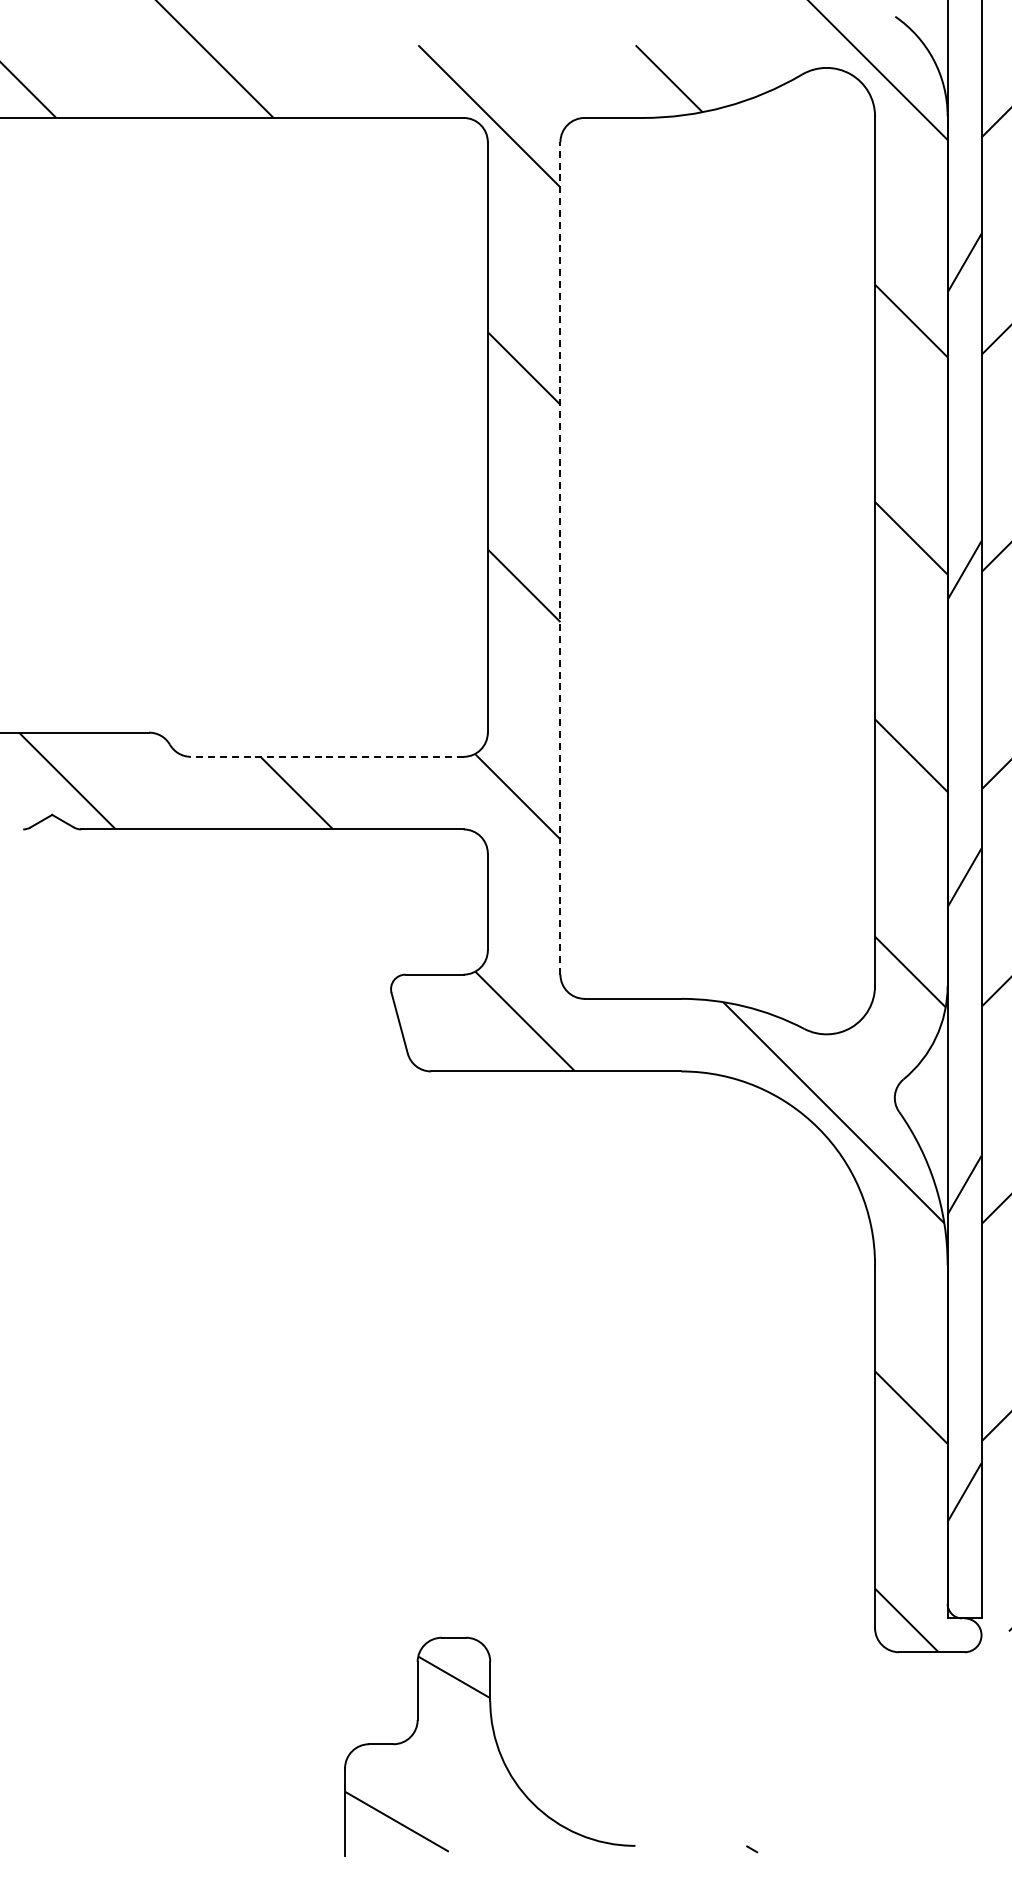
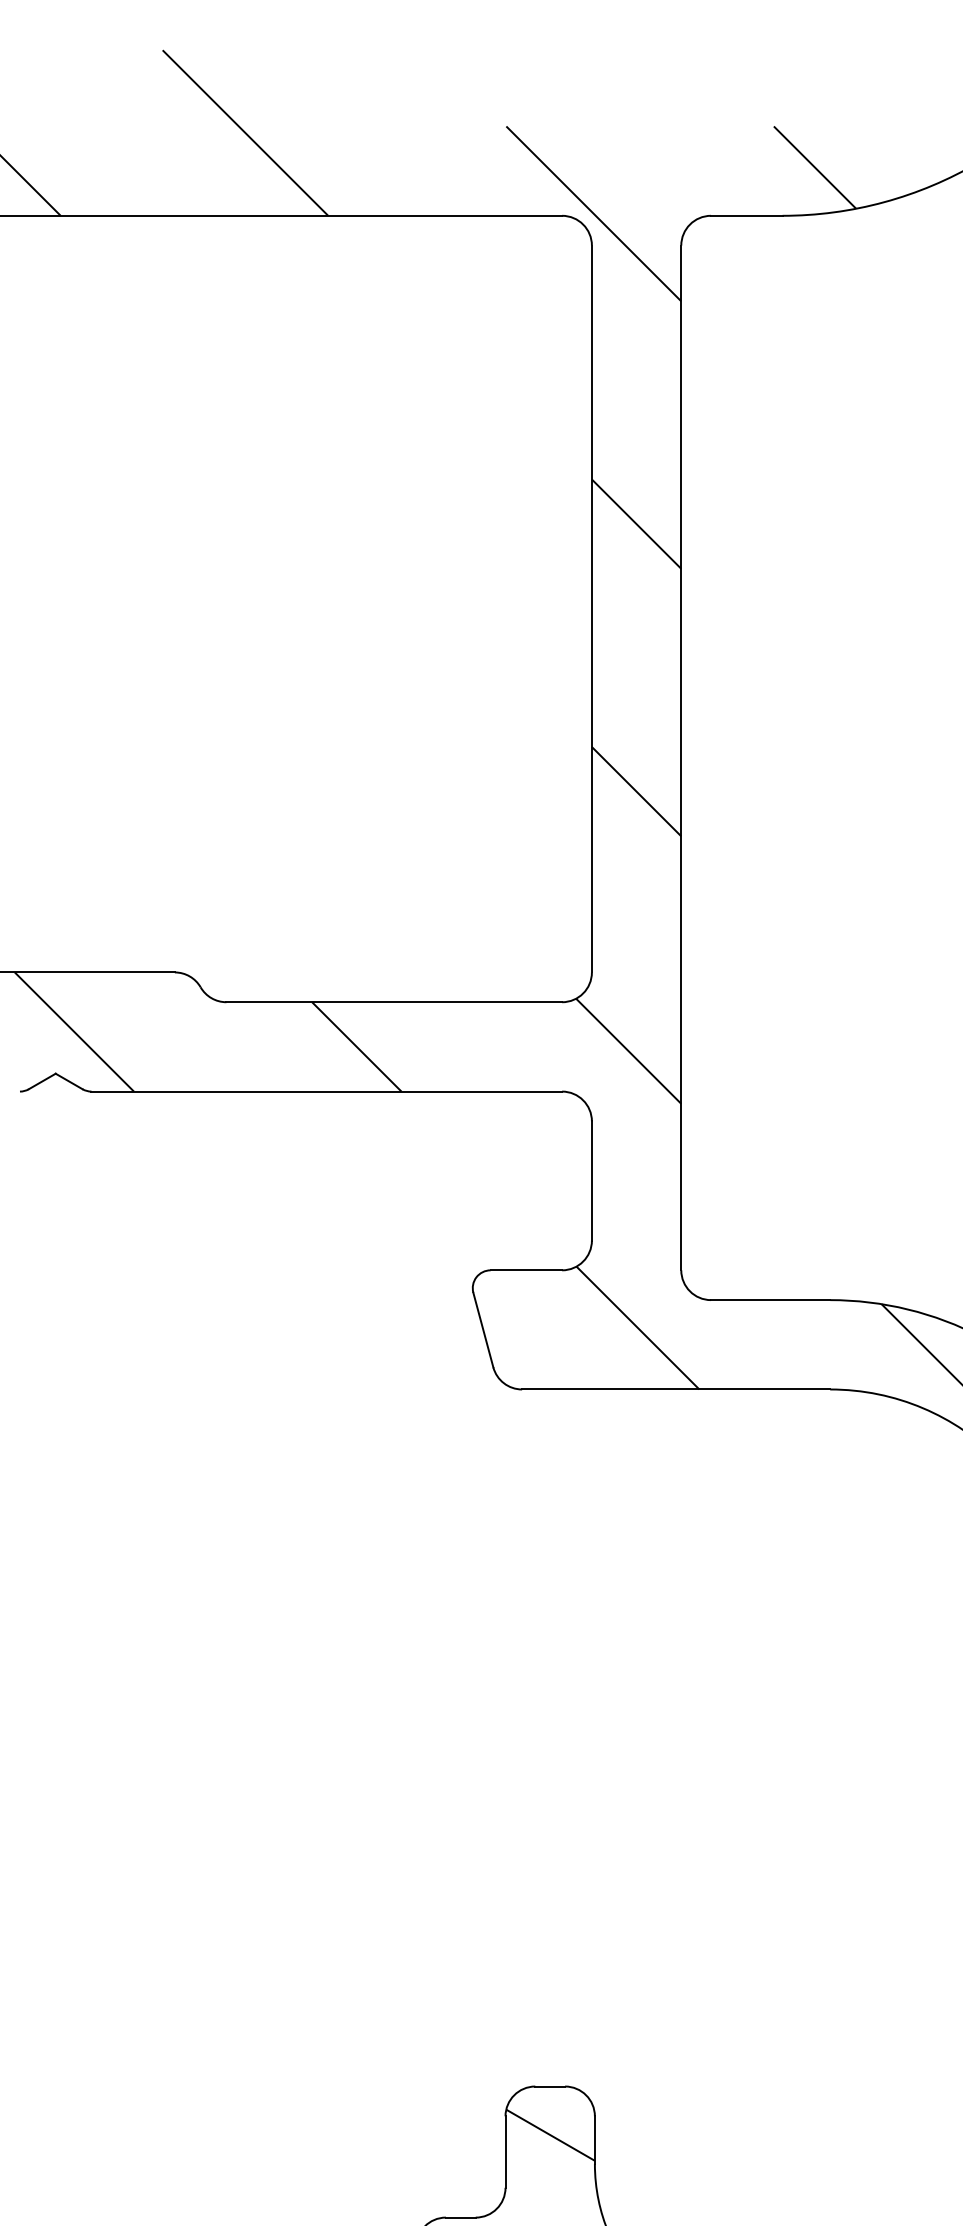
line: (560, 557) -> (681, 756), dashed -> solid
line: (326, 756) -> (393, 1001), dashed -> solid

